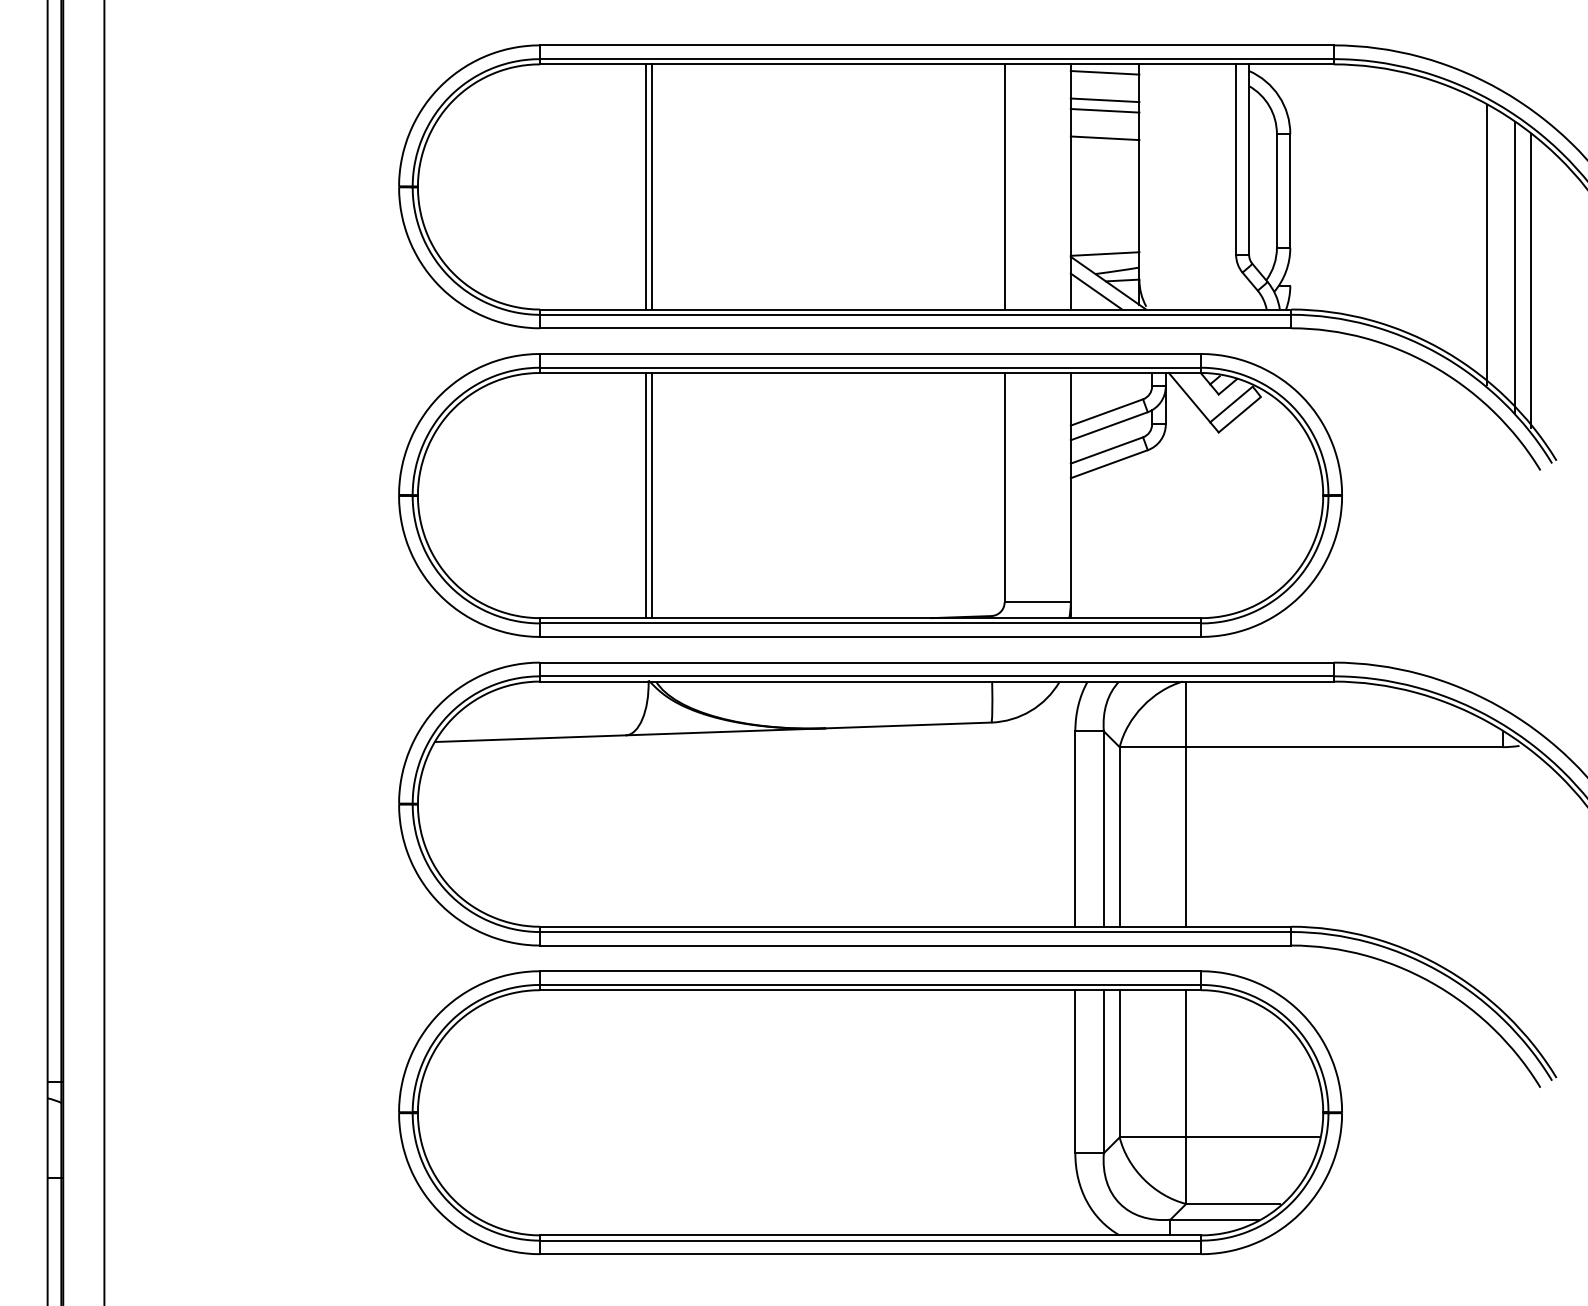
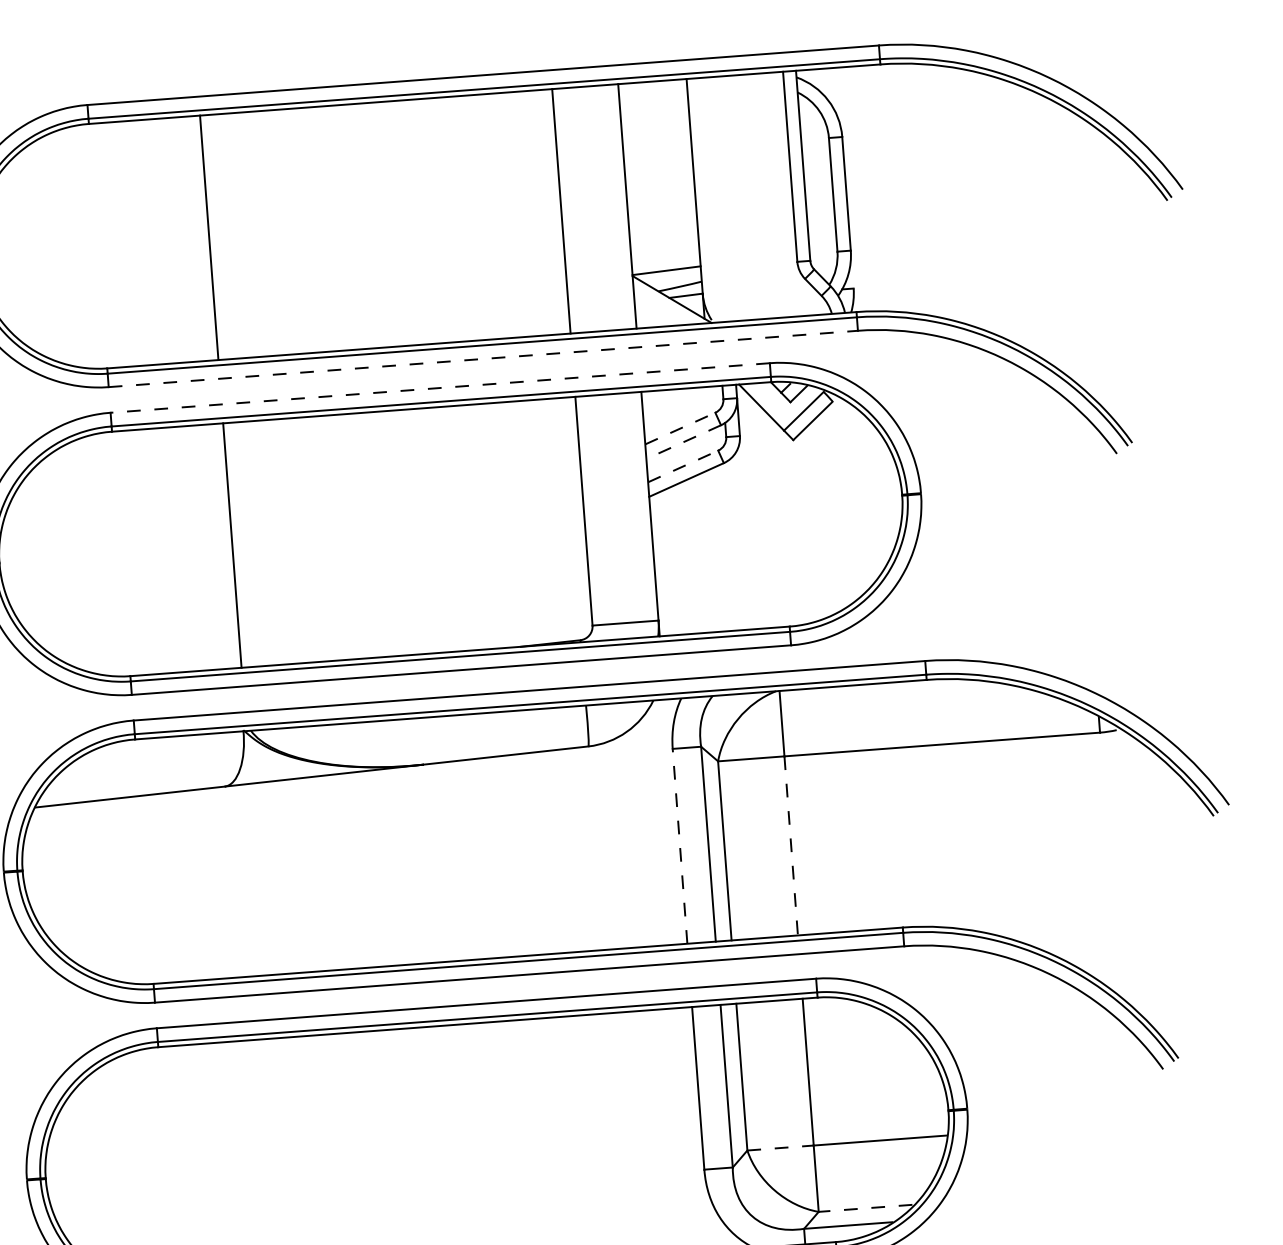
line: (1104, 72) -> (652, 89), removed
line: (1104, 100) -> (654, 117), removed
line: (1104, 110) -> (655, 127), removed
line: (1104, 138) -> (657, 155), removed
line: (645, 186) -> (203, 237), removed
line: (1486, 244) -> (1046, 232), removed
line: (1515, 267) -> (1076, 253), removed
line: (1531, 280) -> (1093, 265), removed
line: (1096, 291) -> (660, 308), removed
line: (915, 328) -> (483, 359), solid -> dashed
line: (870, 354) -> (440, 388), solid -> dashed
line: (1107, 412) -> (680, 428), solid -> dashed
line: (1109, 426) -> (683, 442), solid -> dashed
line: (1107, 450) -> (683, 466), solid -> dashed
line: (645, 495) -> (226, 545), removed
line: (1075, 829) -> (680, 846), solid -> dashed
line: (1186, 836) -> (791, 845), solid -> dashed
line: (1153, 1137) -> (781, 1148), solid -> dashed
line: (1233, 1203) -> (865, 1207), solid -> dashed

